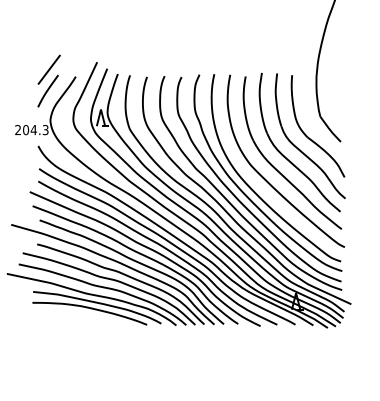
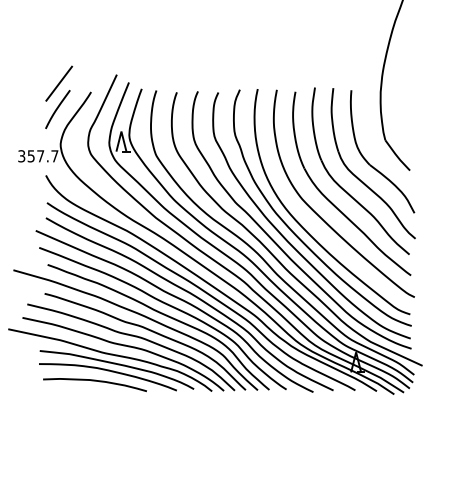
text: (32, 130) -> (38, 156), 204.3 -> 357.7
curve: (78, 317) -> (94, 381), added

